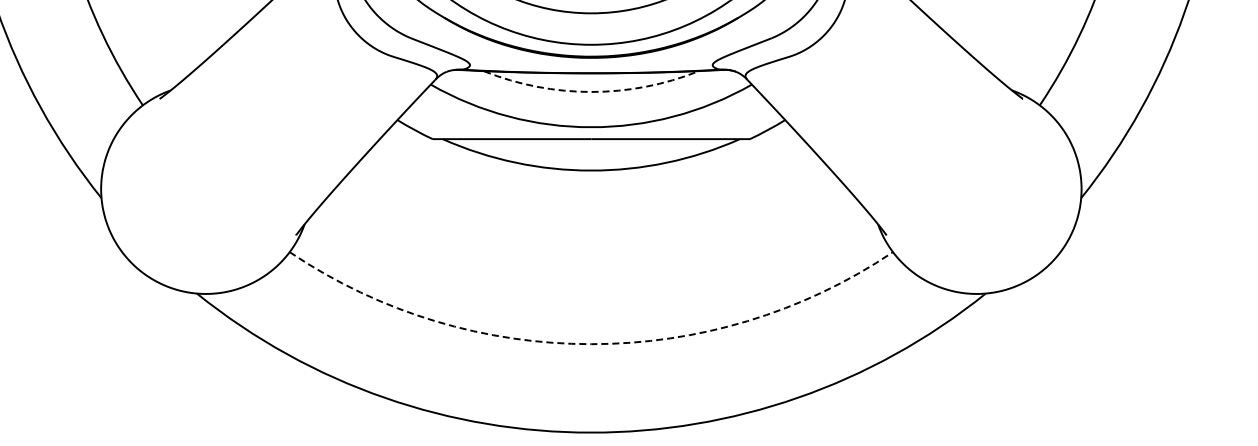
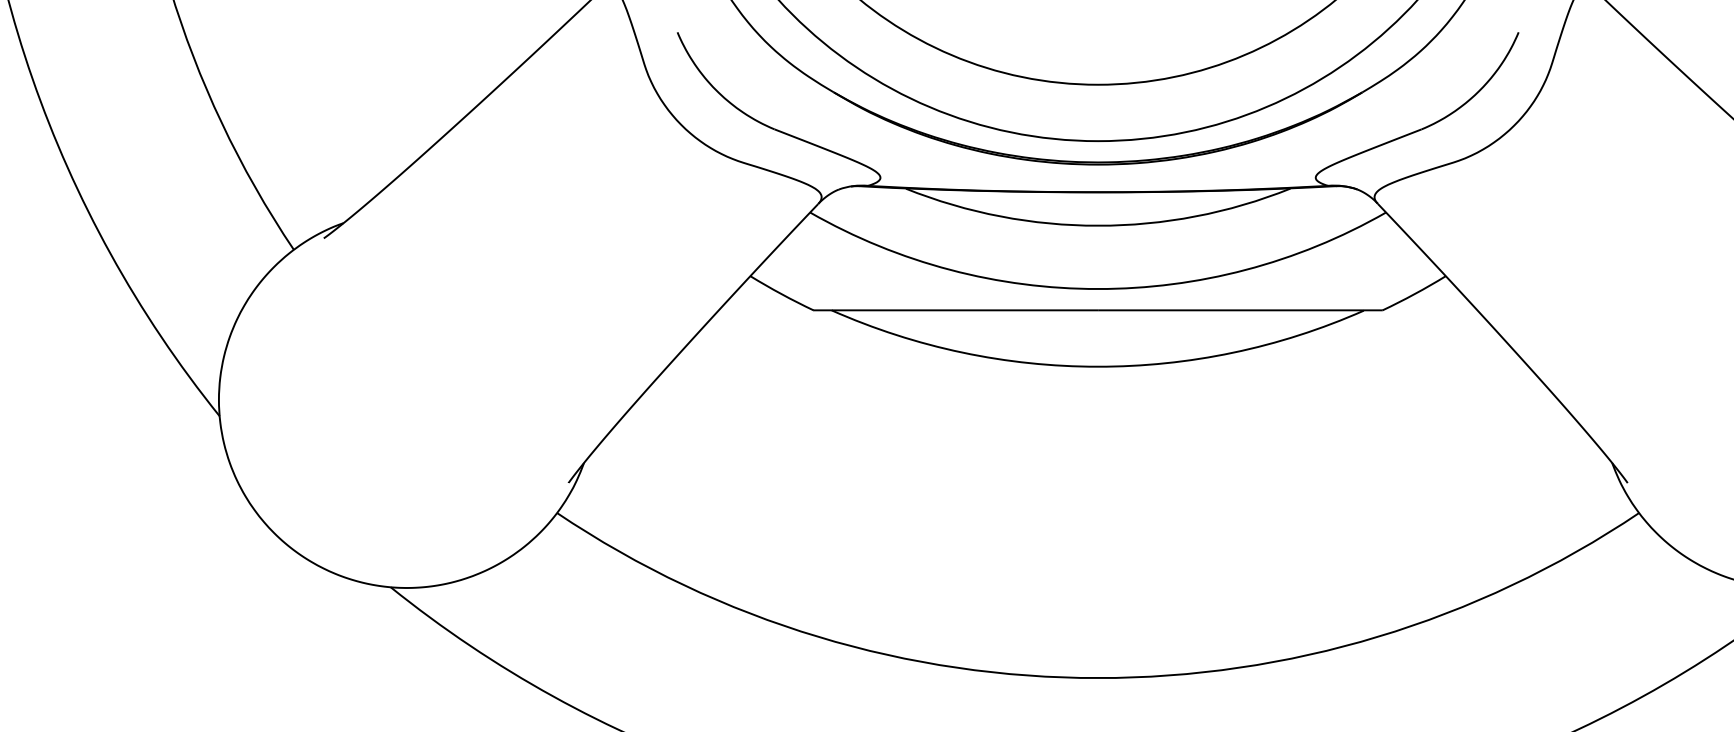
arc: (591, 91) -> (1098, 224), dashed -> solid
arc: (591, 344) -> (1098, 678), dashed -> solid

